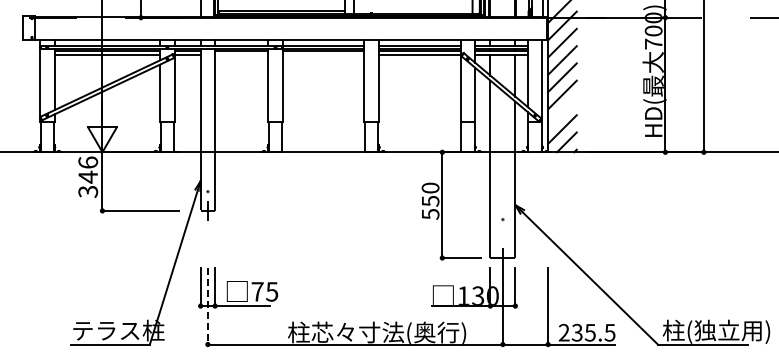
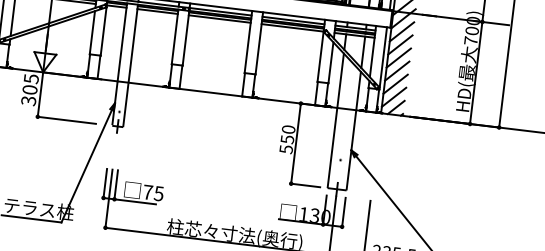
line: (241, 55) -> (157, 11), added
line: (323, 55) -> (219, 19), added
line: (562, 111) -> (395, 83), added
text: (88, 169) -> (30, 84), 346 -> 305
line: (207, 306) -> (108, 198), dashed -> solid

